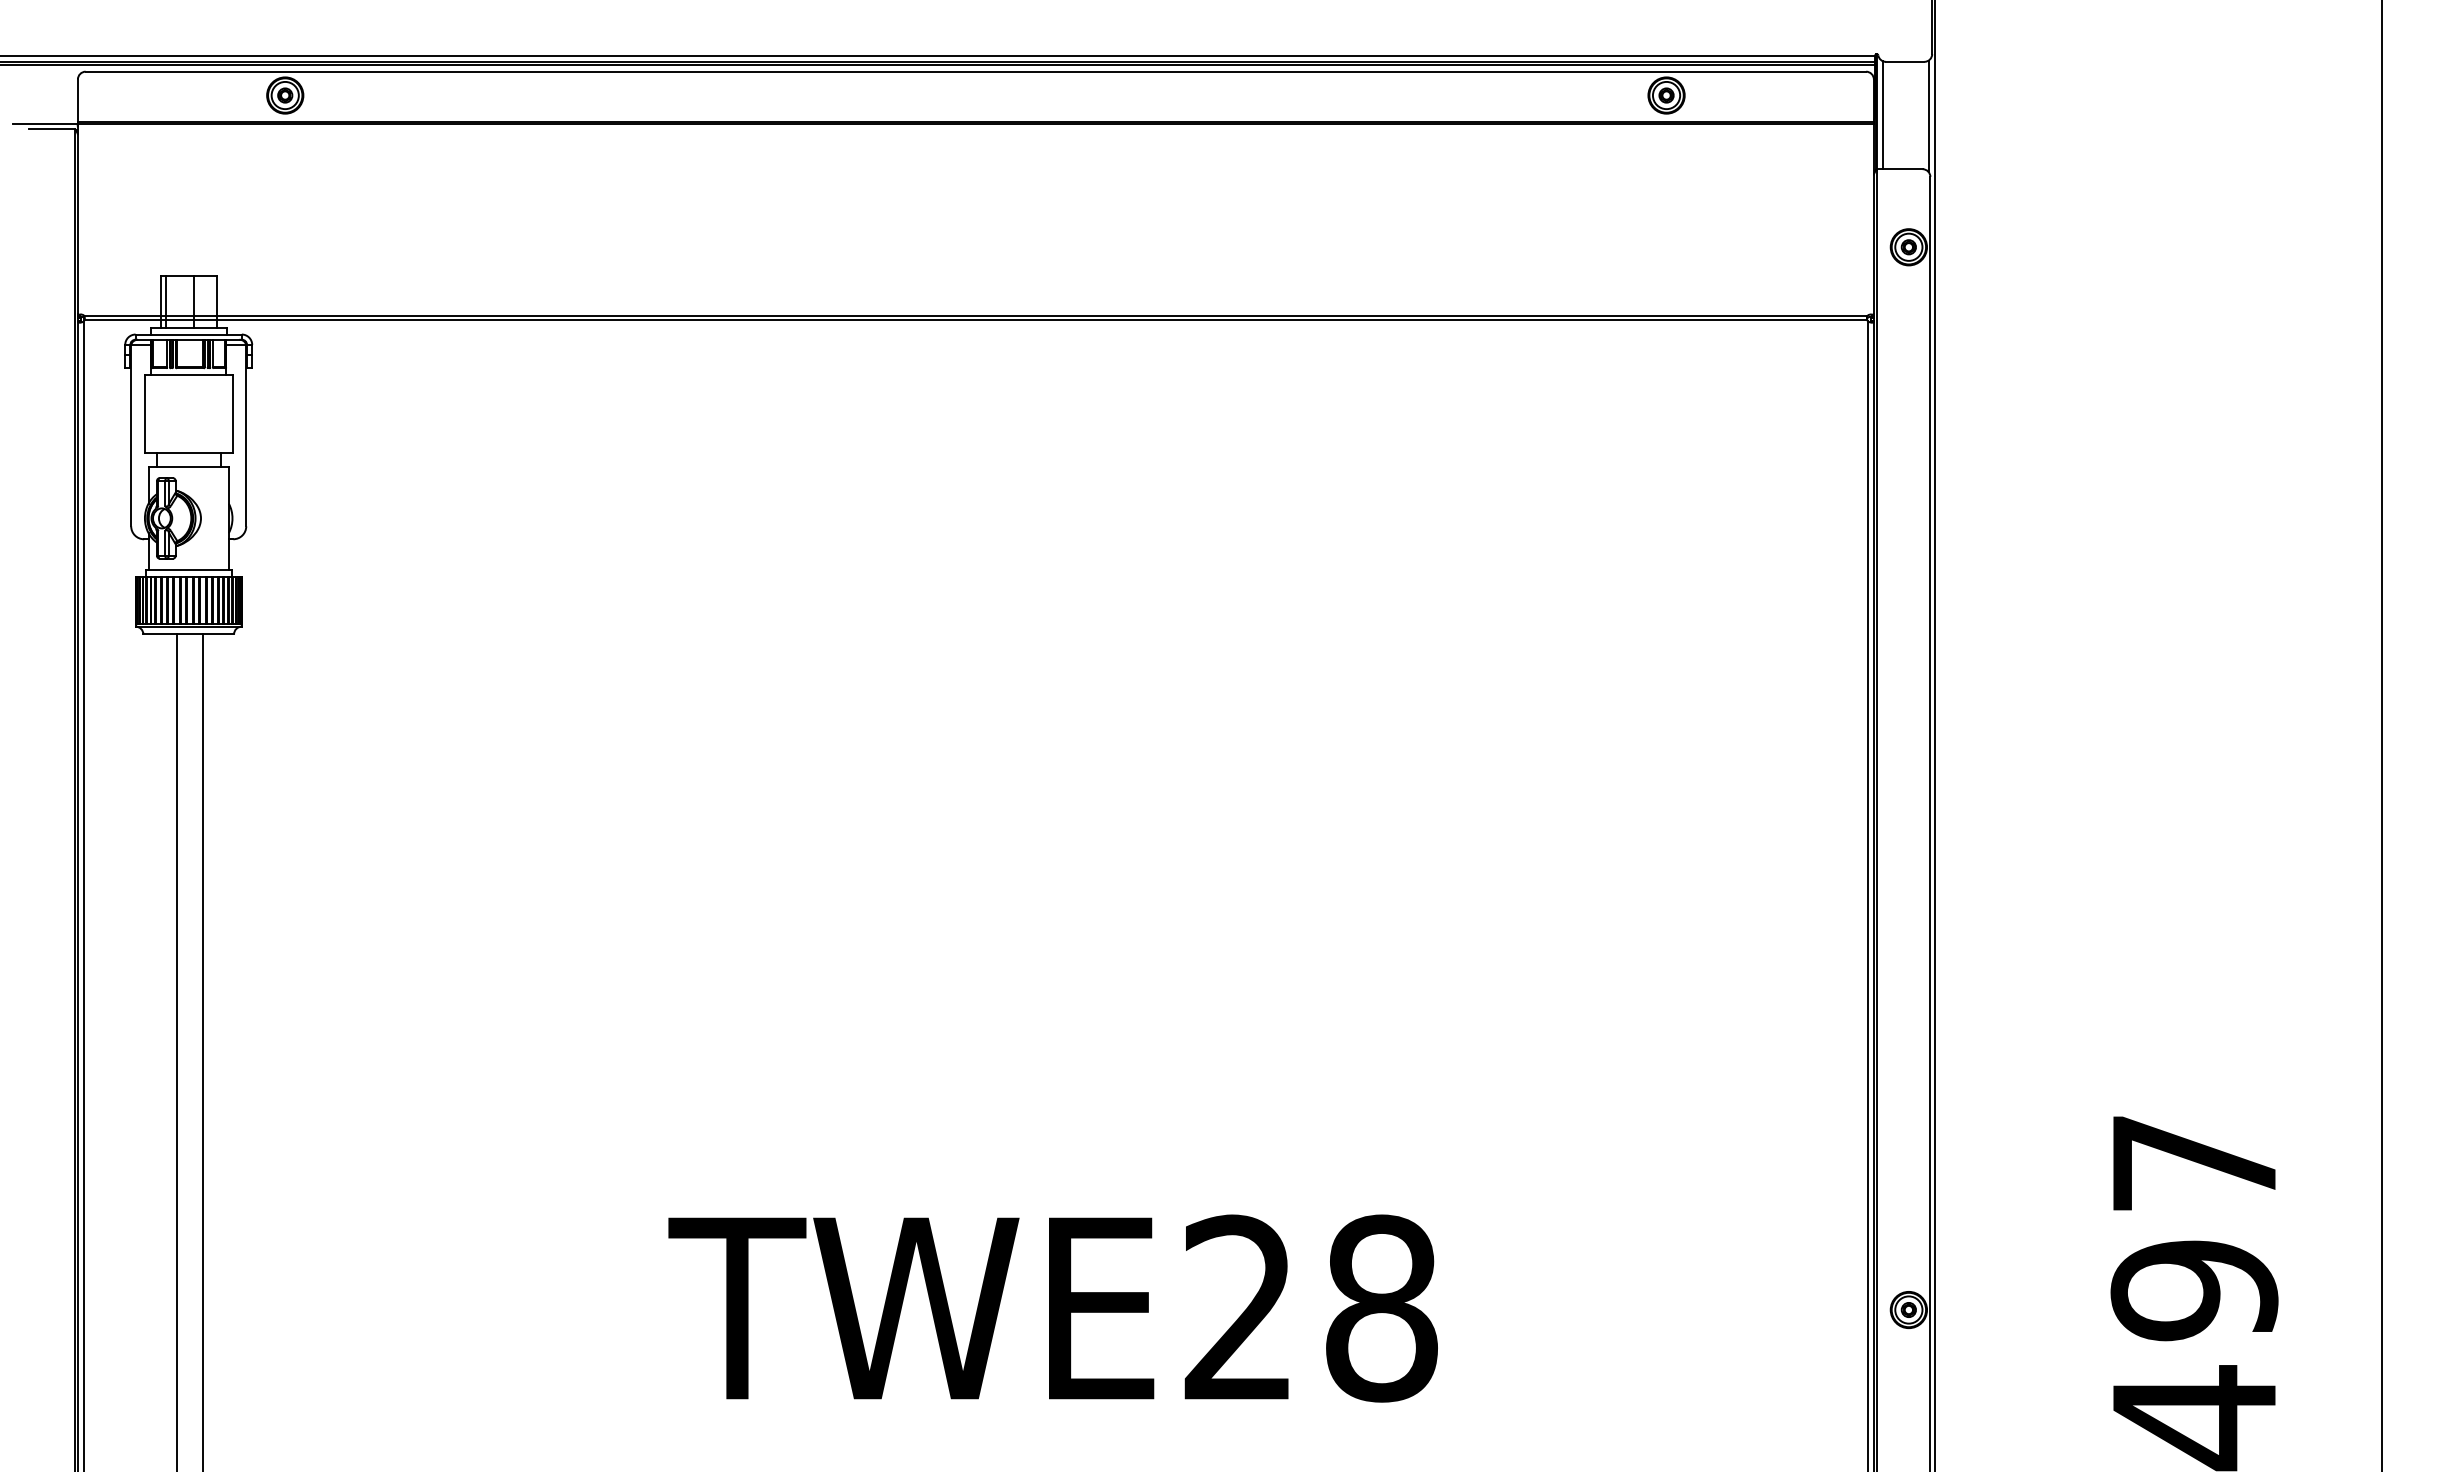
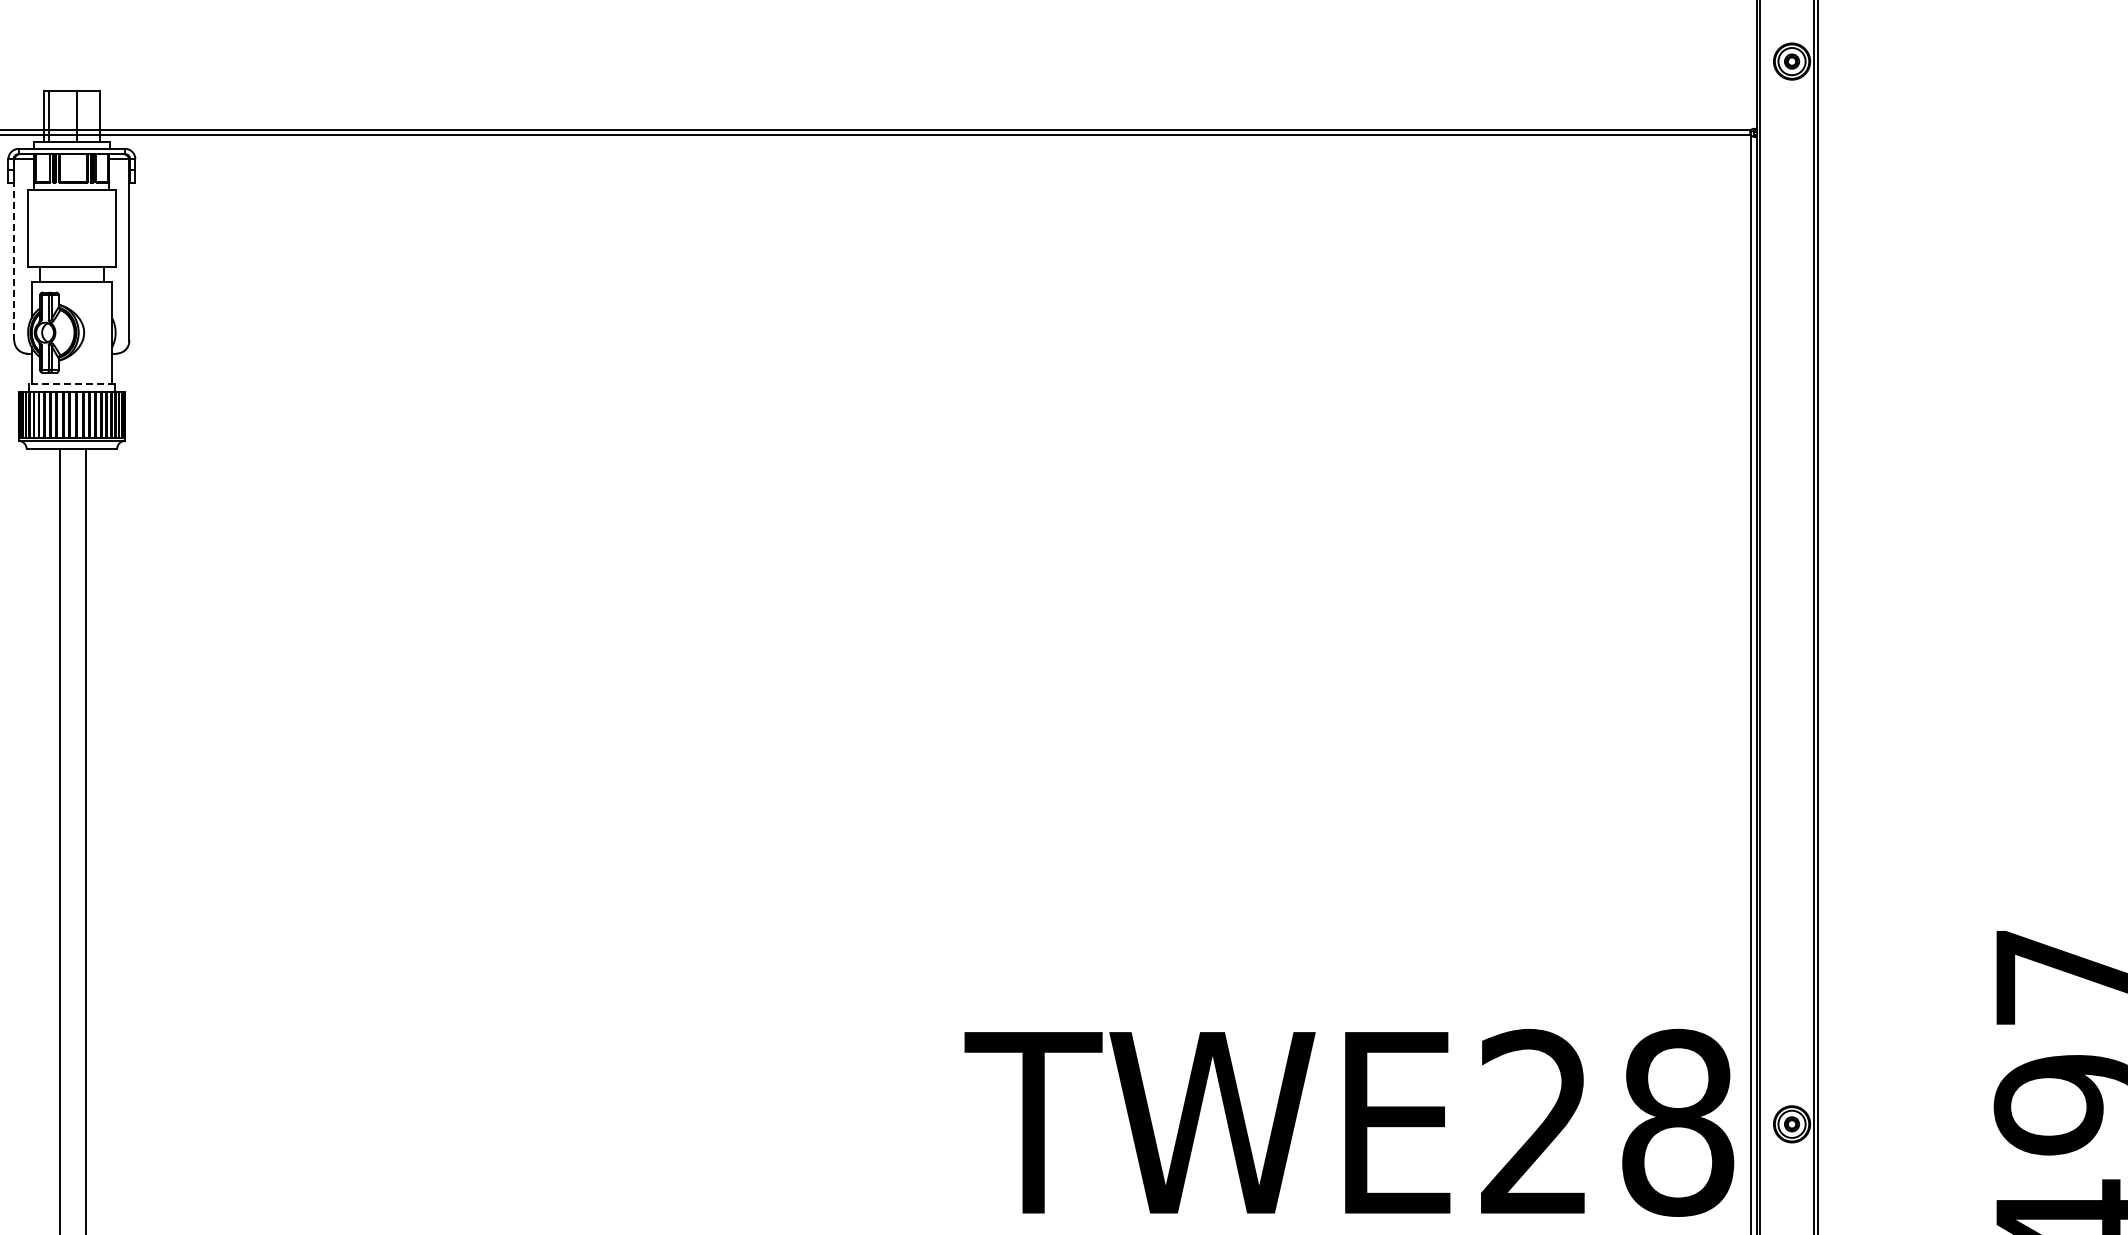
line: (131, 435) -> (14, 249), solid -> dashed
line: (188, 569) -> (71, 383), solid -> dashed
text: (1052, 1308) -> (1348, 1122), moved

